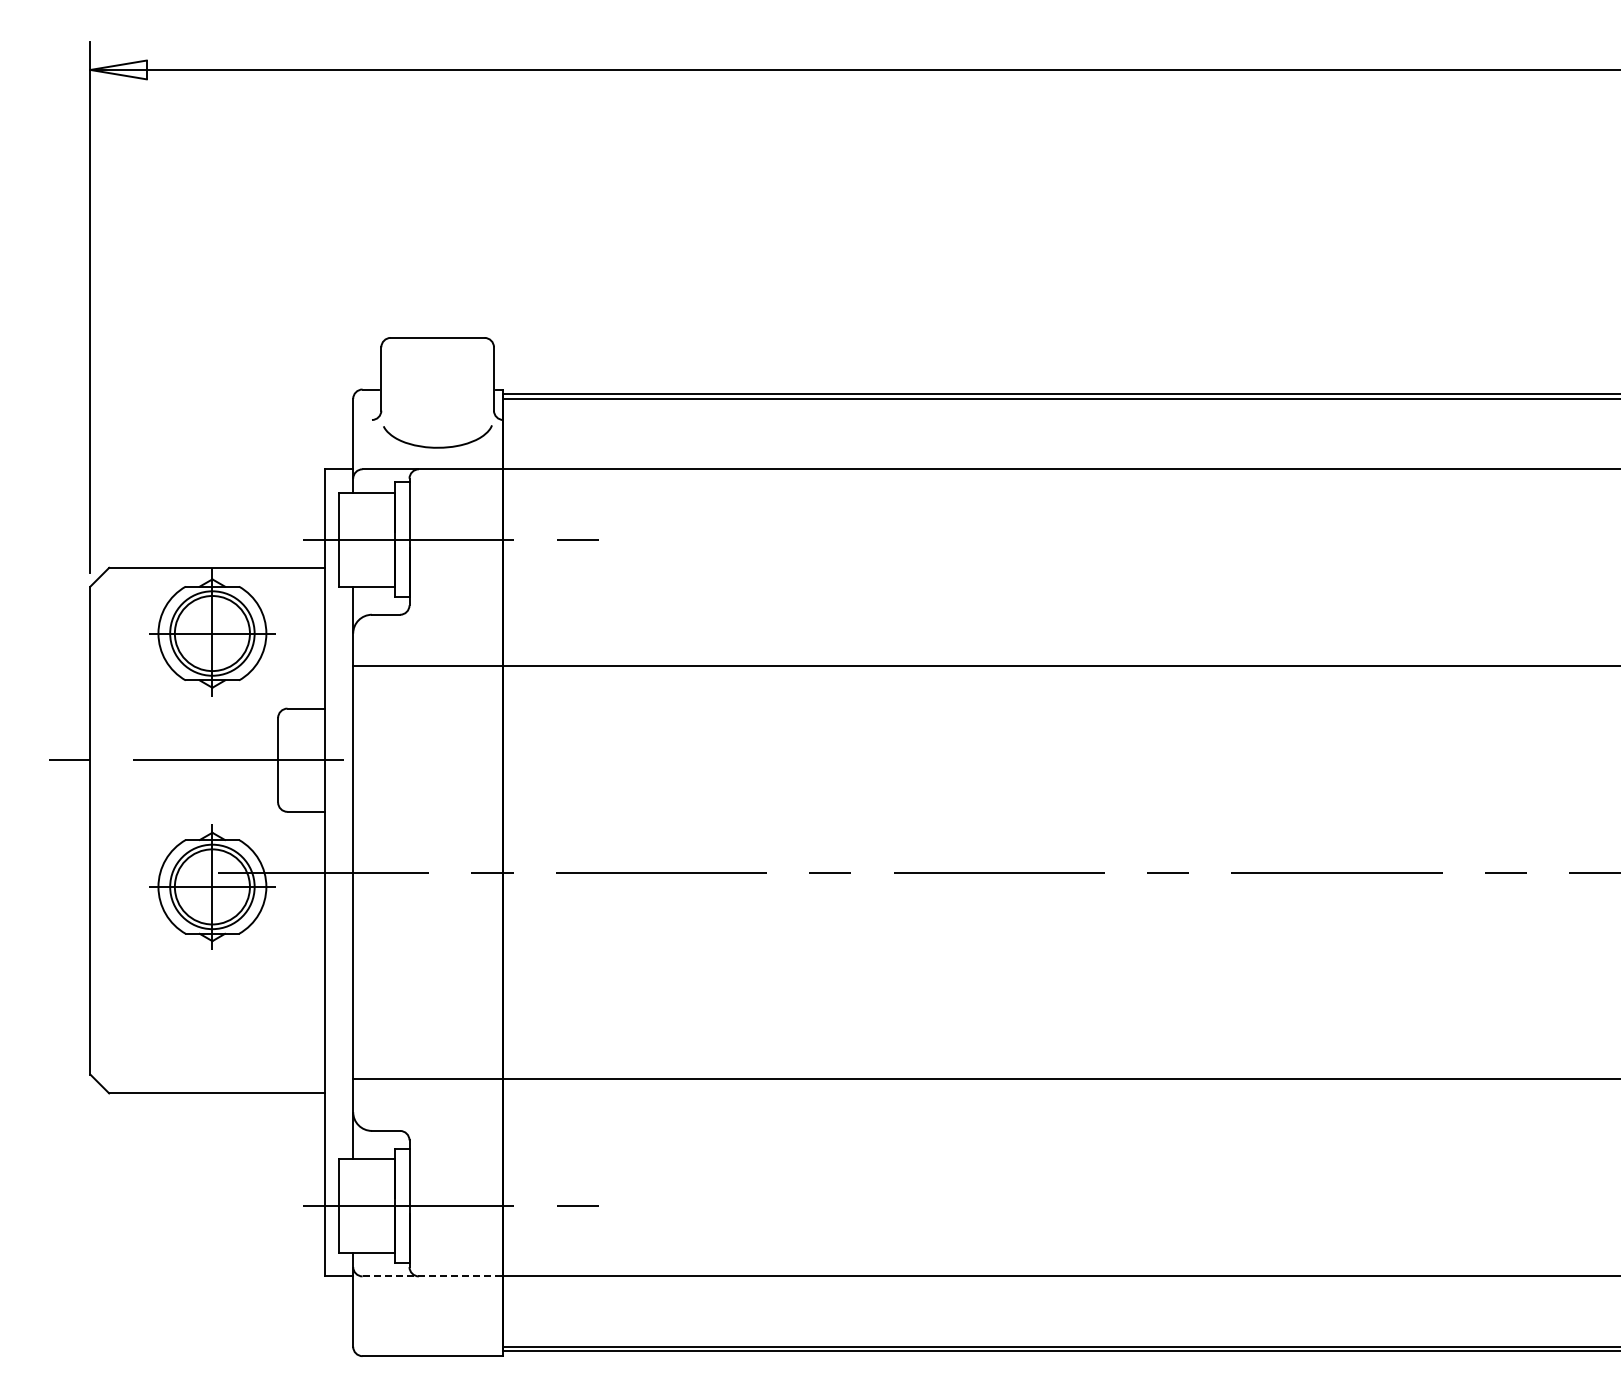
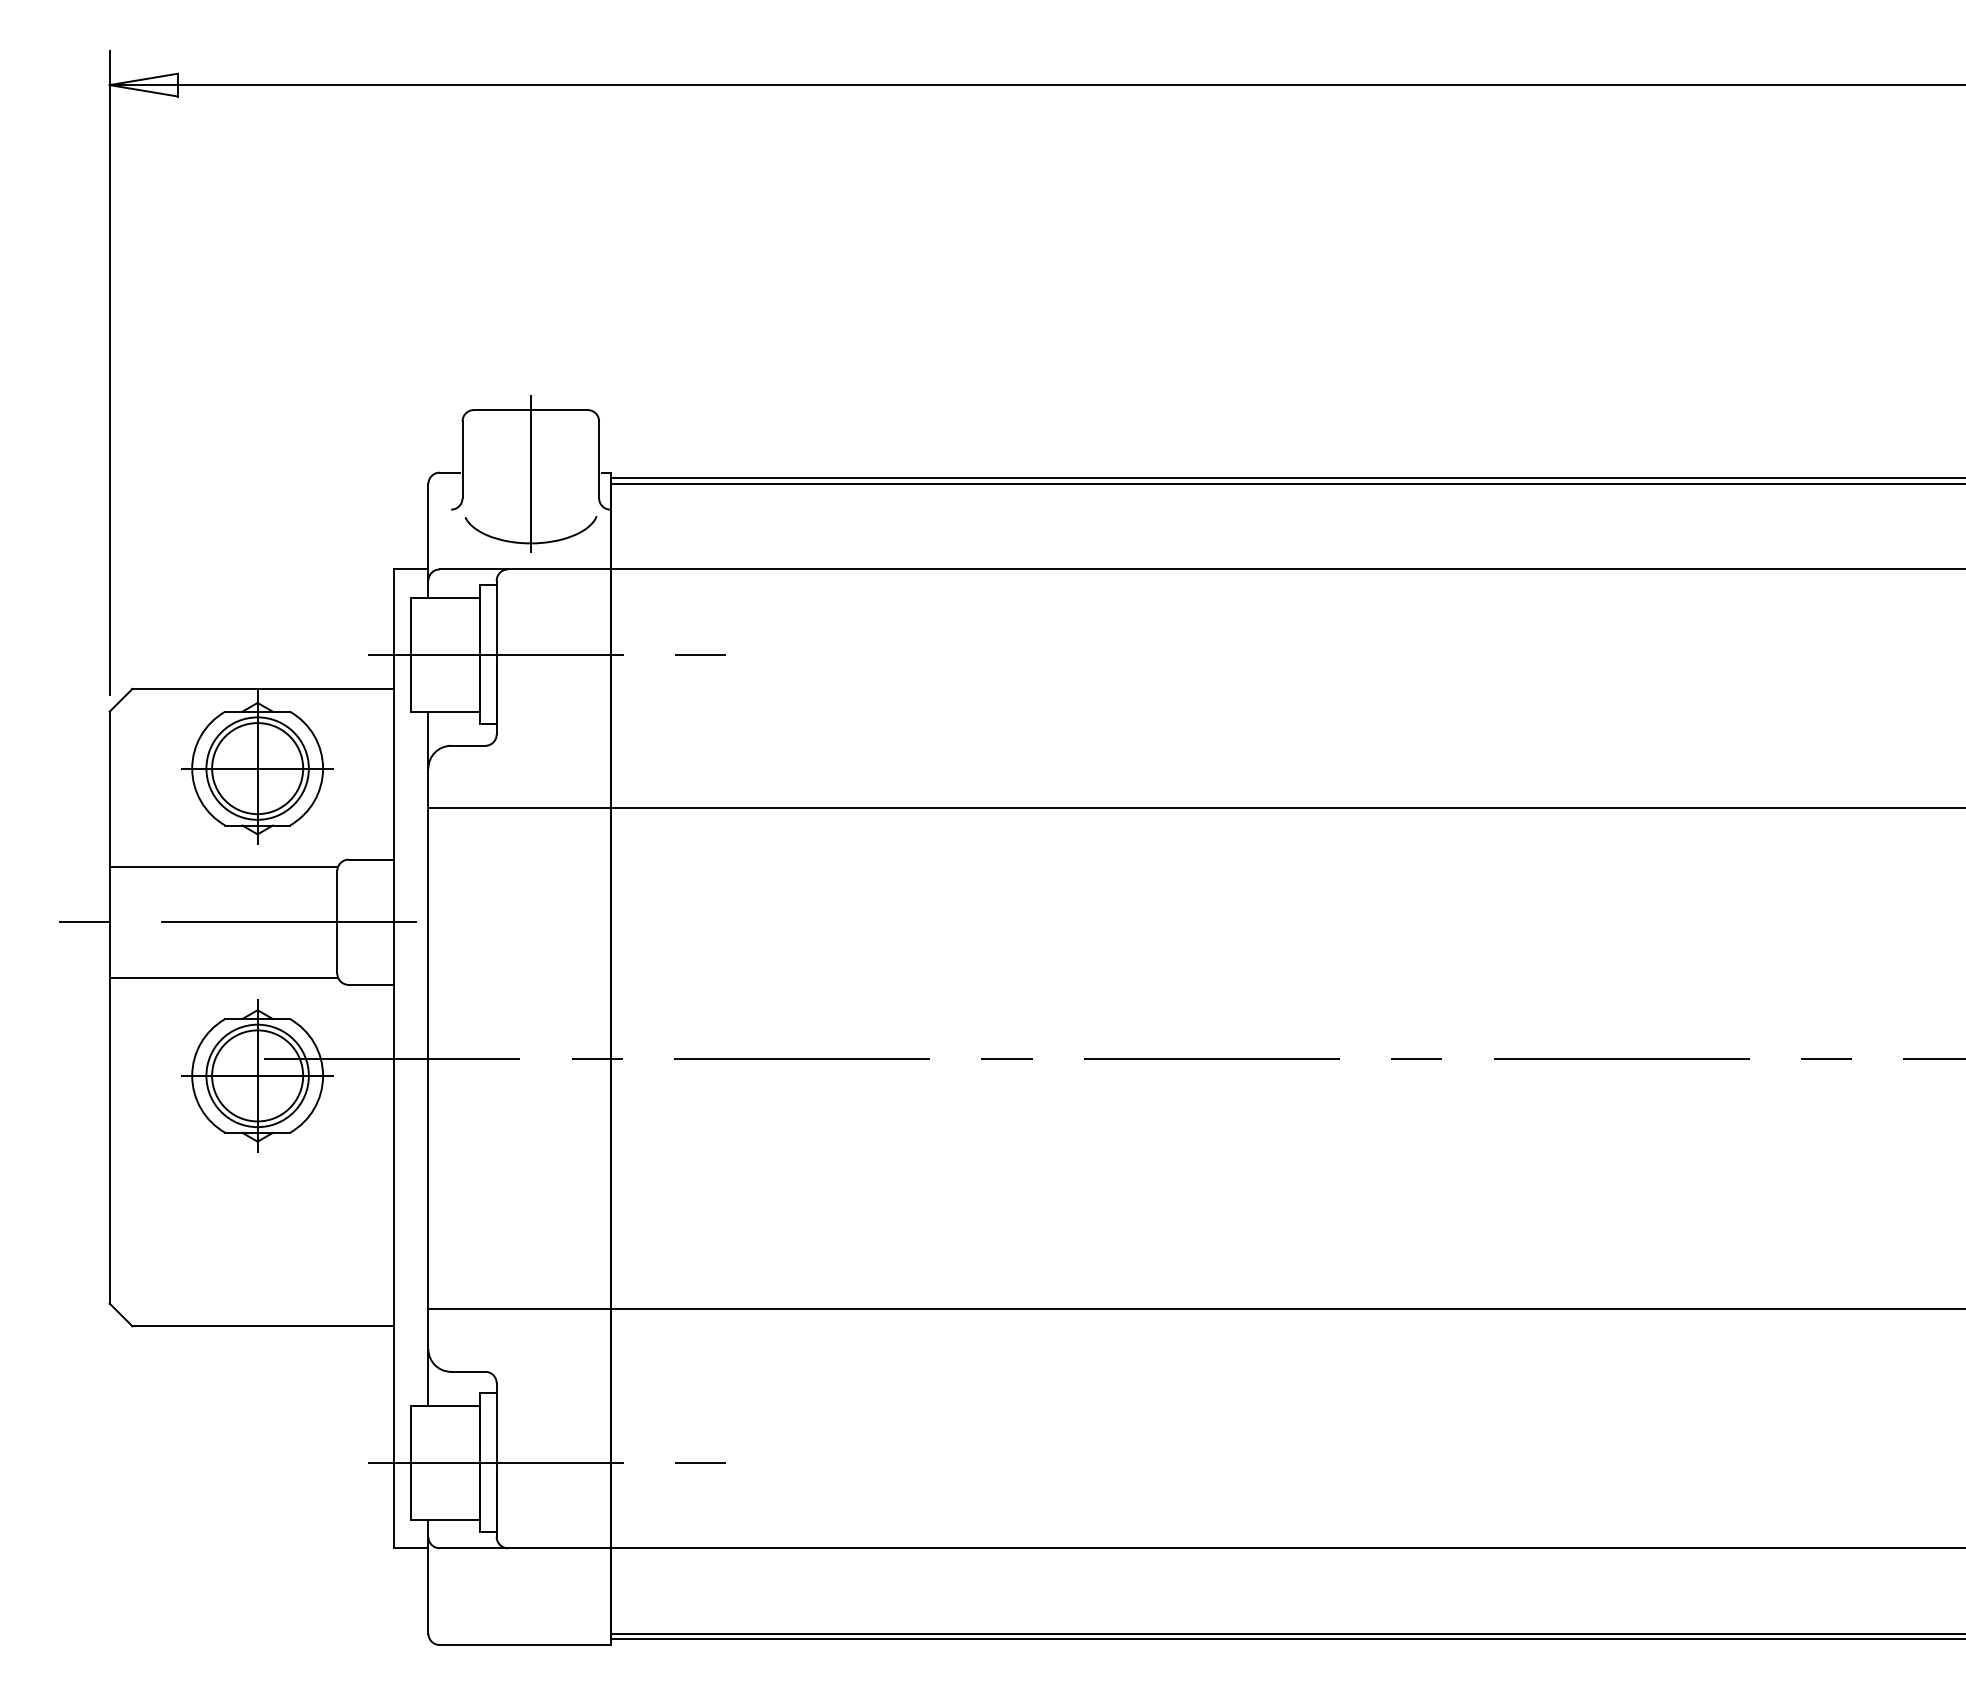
line: (437, 390) -> (530, 473), added
line: (184, 714) -> (223, 866), added
line: (184, 806) -> (223, 978), added
line: (433, 1276) -> (525, 1548), dashed -> solid

